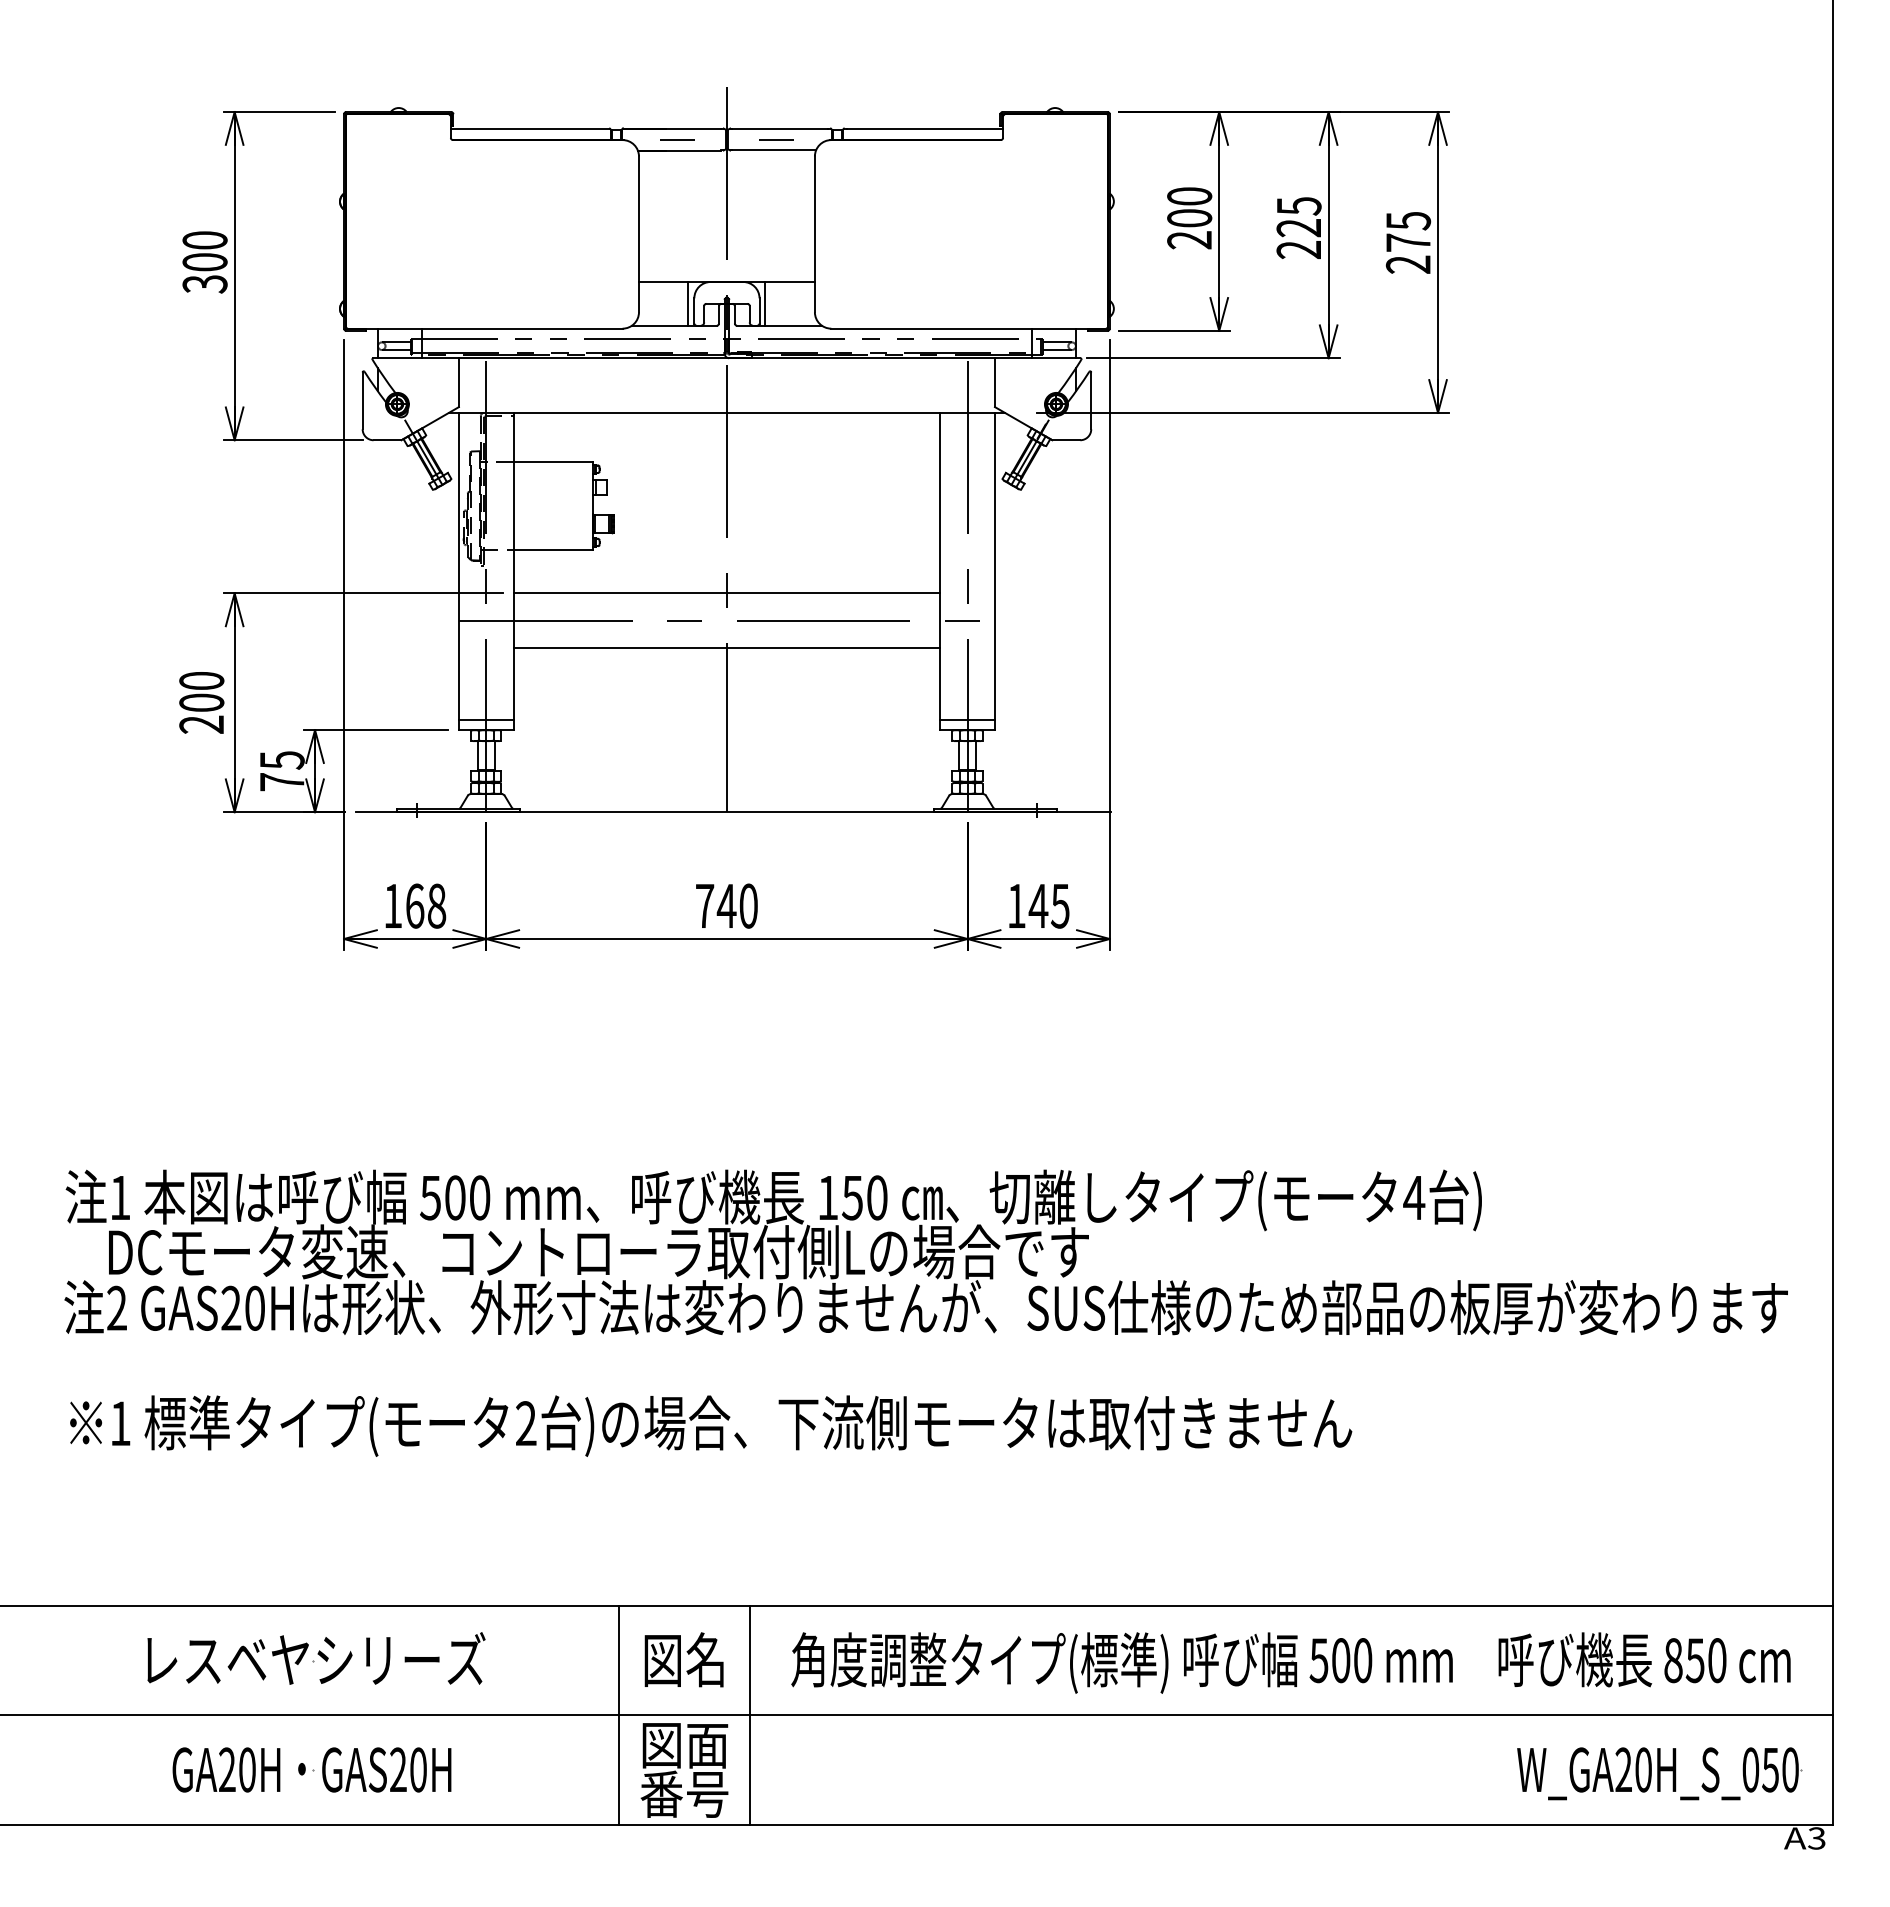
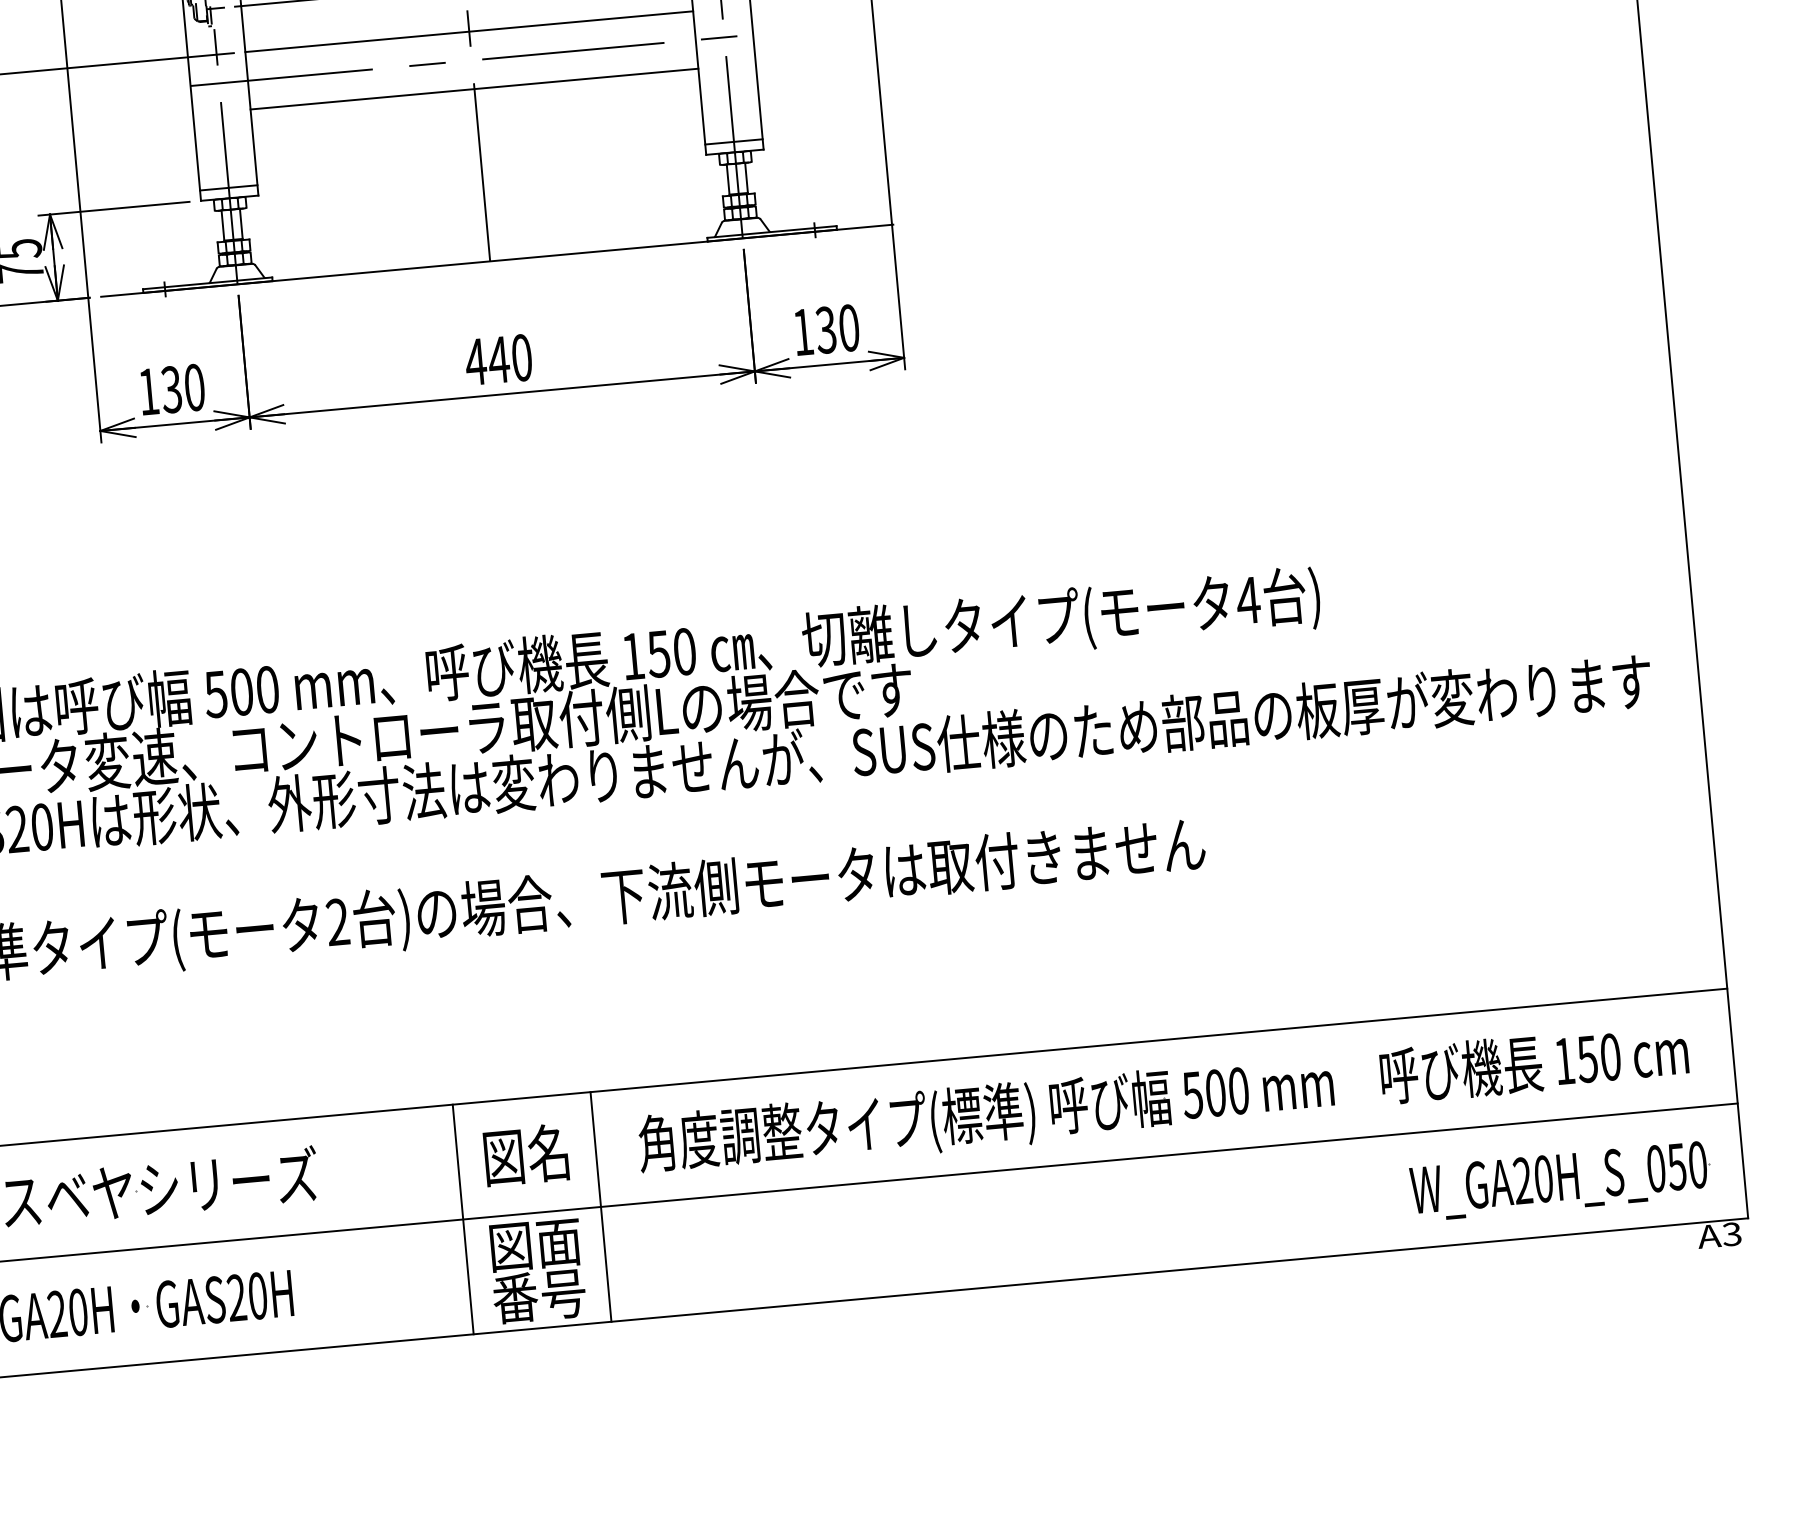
text: (425, 905) -> (182, 388), 168 -> 130
text: (704, 905) -> (475, 361), 740 -> 440
text: (1048, 905) -> (836, 328), 145 -> 130
text: (1673, 1660) -> (1564, 1061), 850 -> 150

